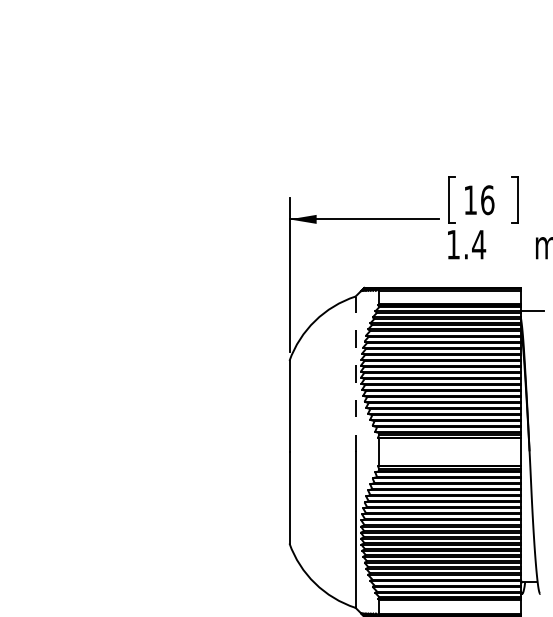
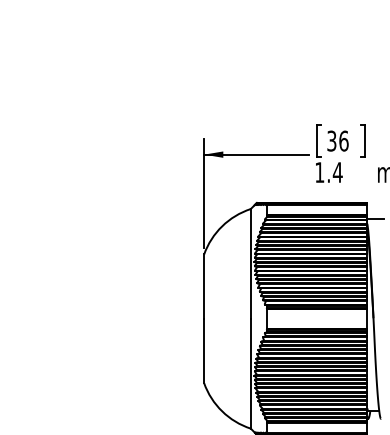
text: (470, 199) -> (331, 140), 16 -> 36
line: (355, 373) -> (250, 263), dashed -> solid

